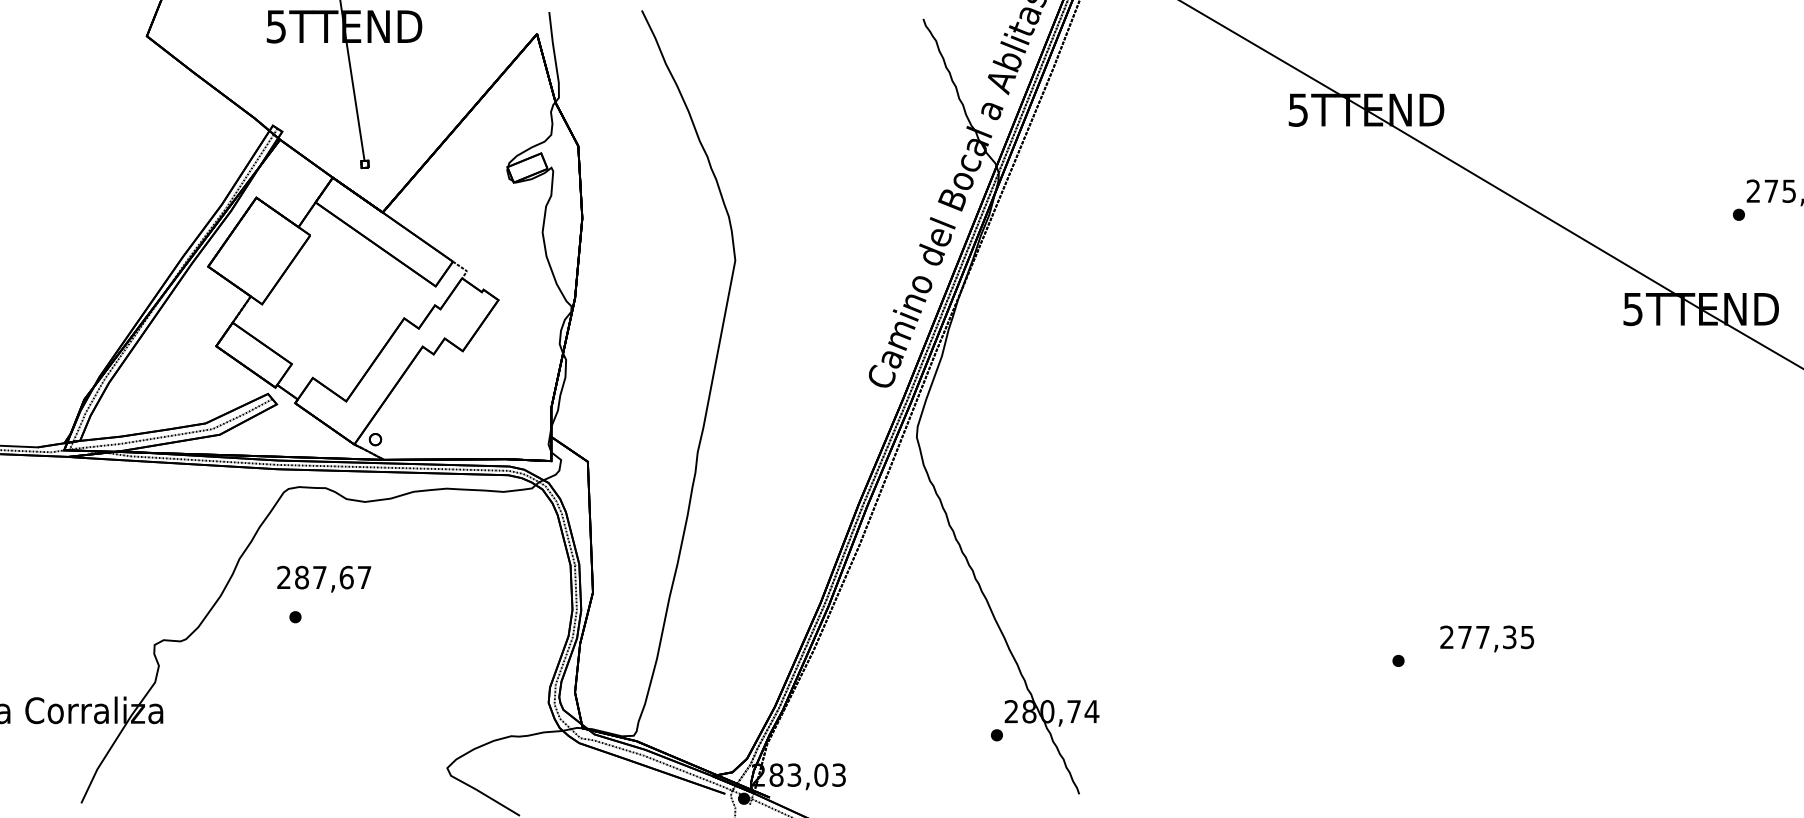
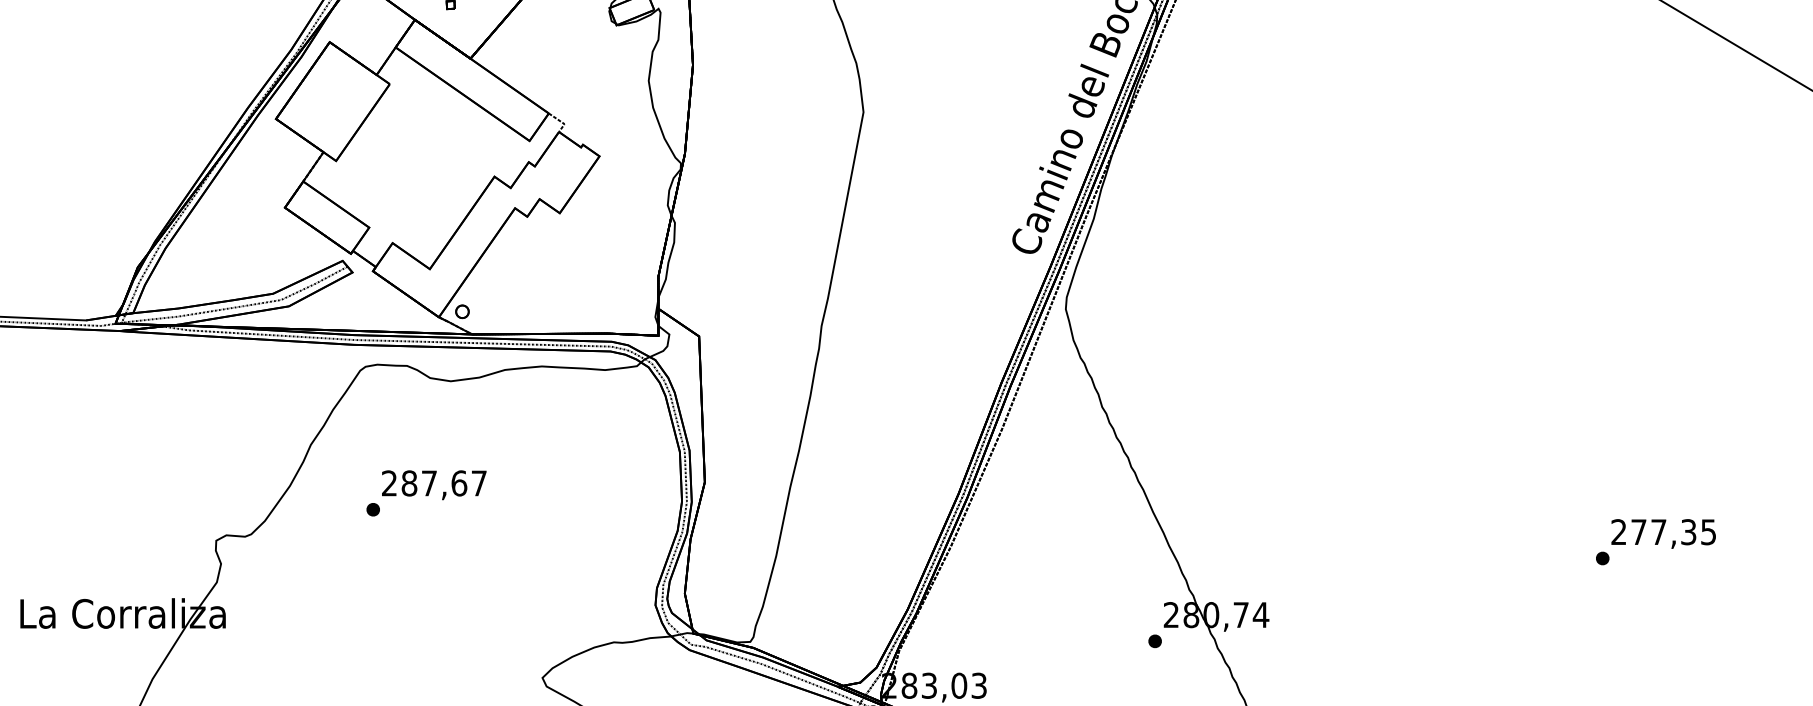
text: (324, 578) -> (434, 484), moved
text: (1487, 638) -> (1664, 533), moved

